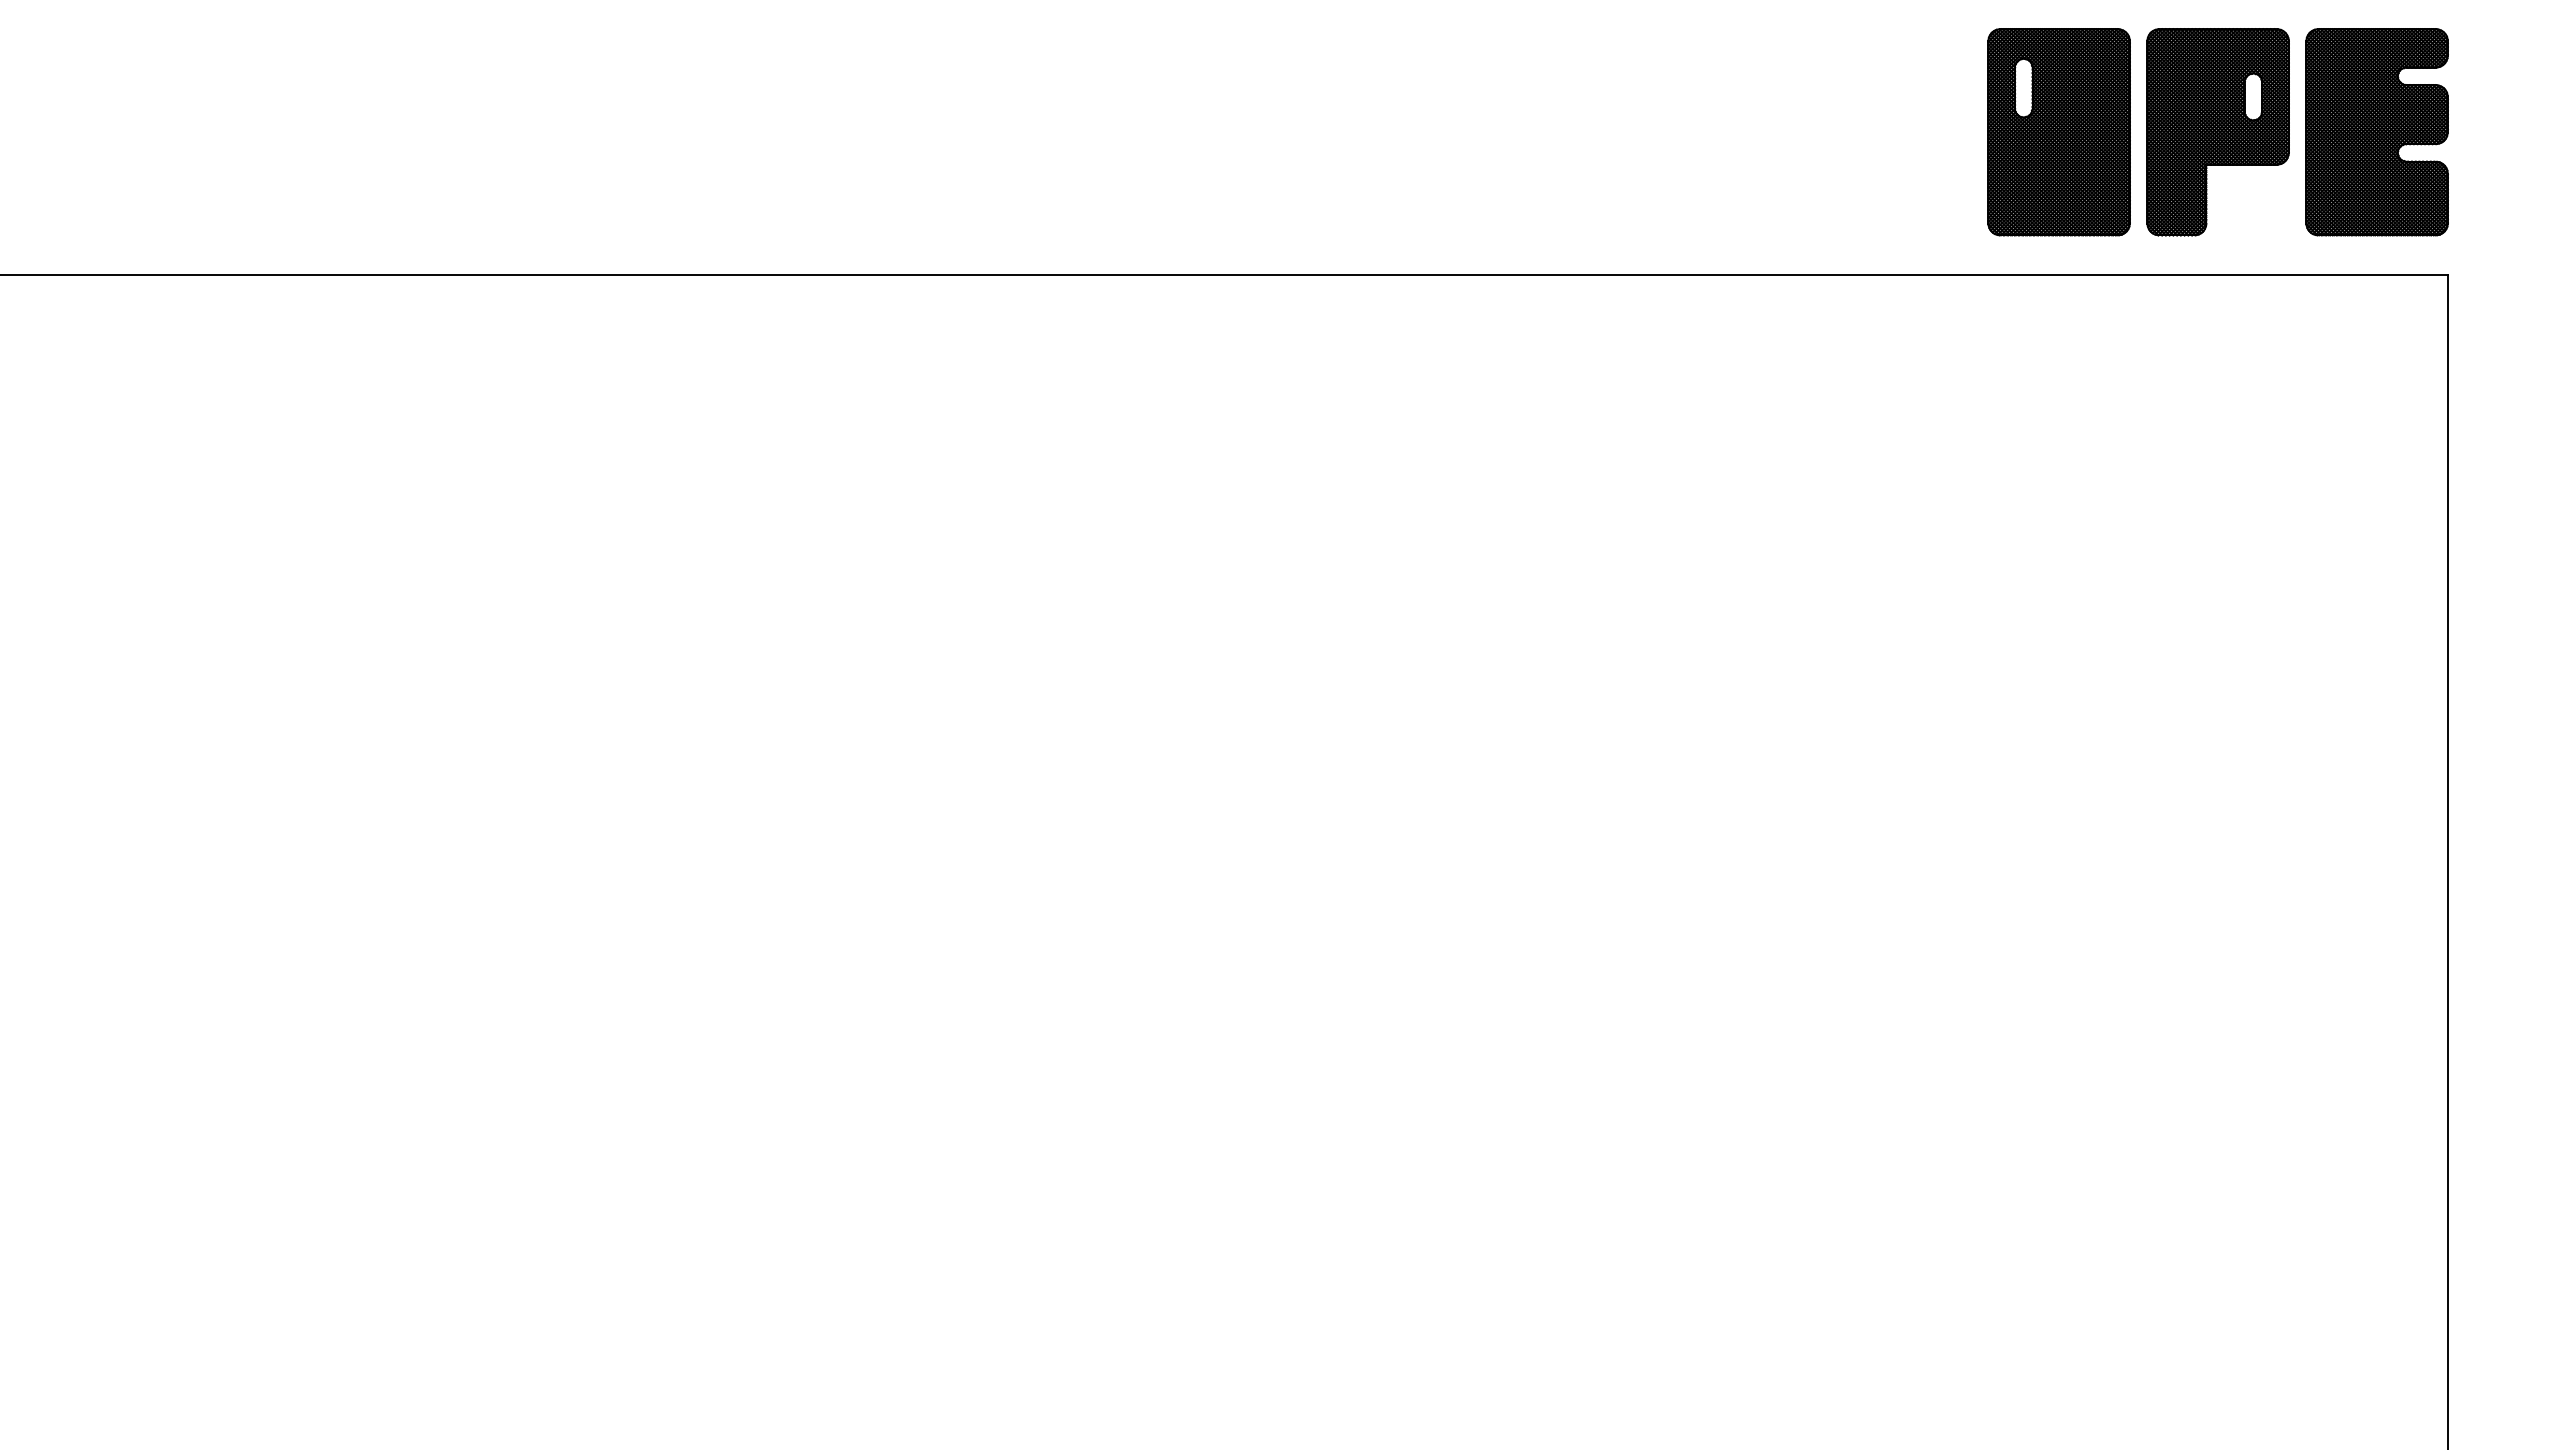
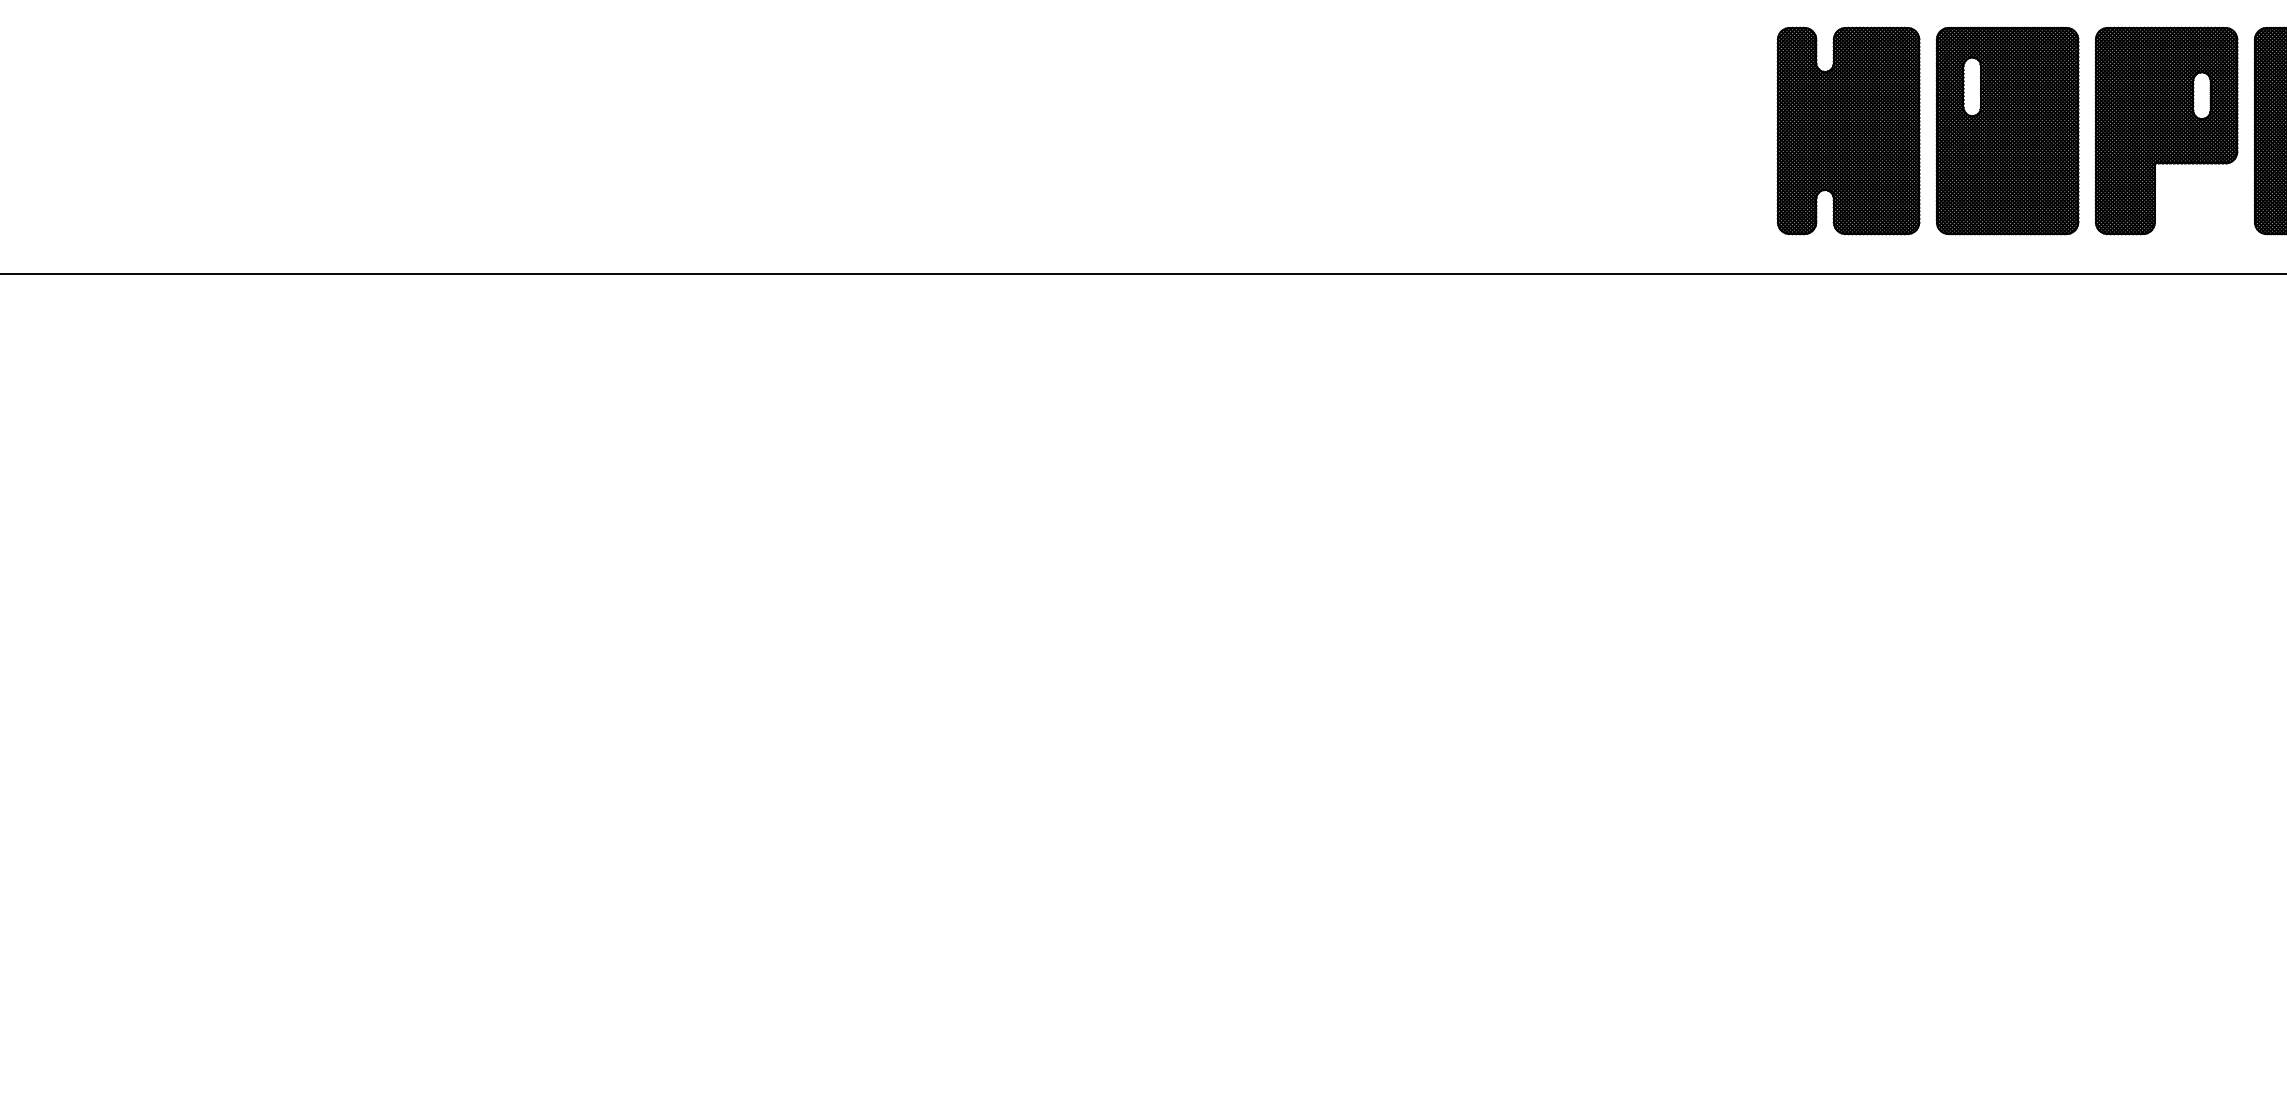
part: (1899, 132) -> (1848, 131), added

